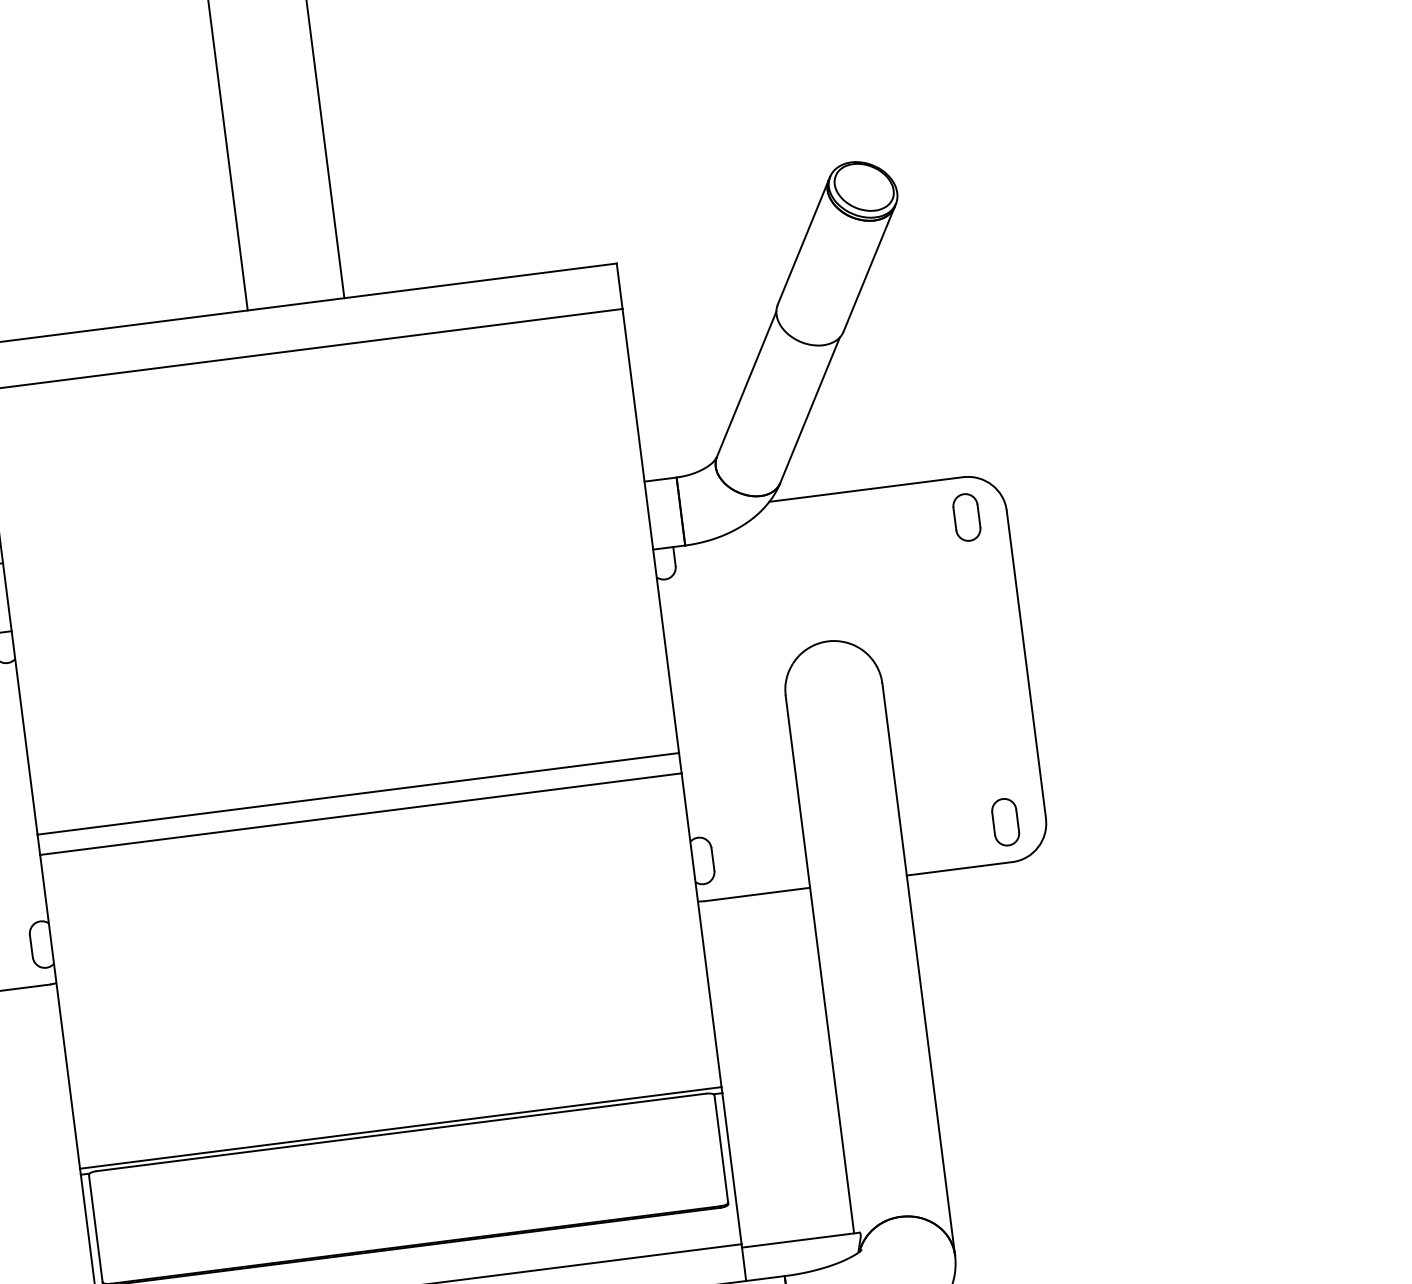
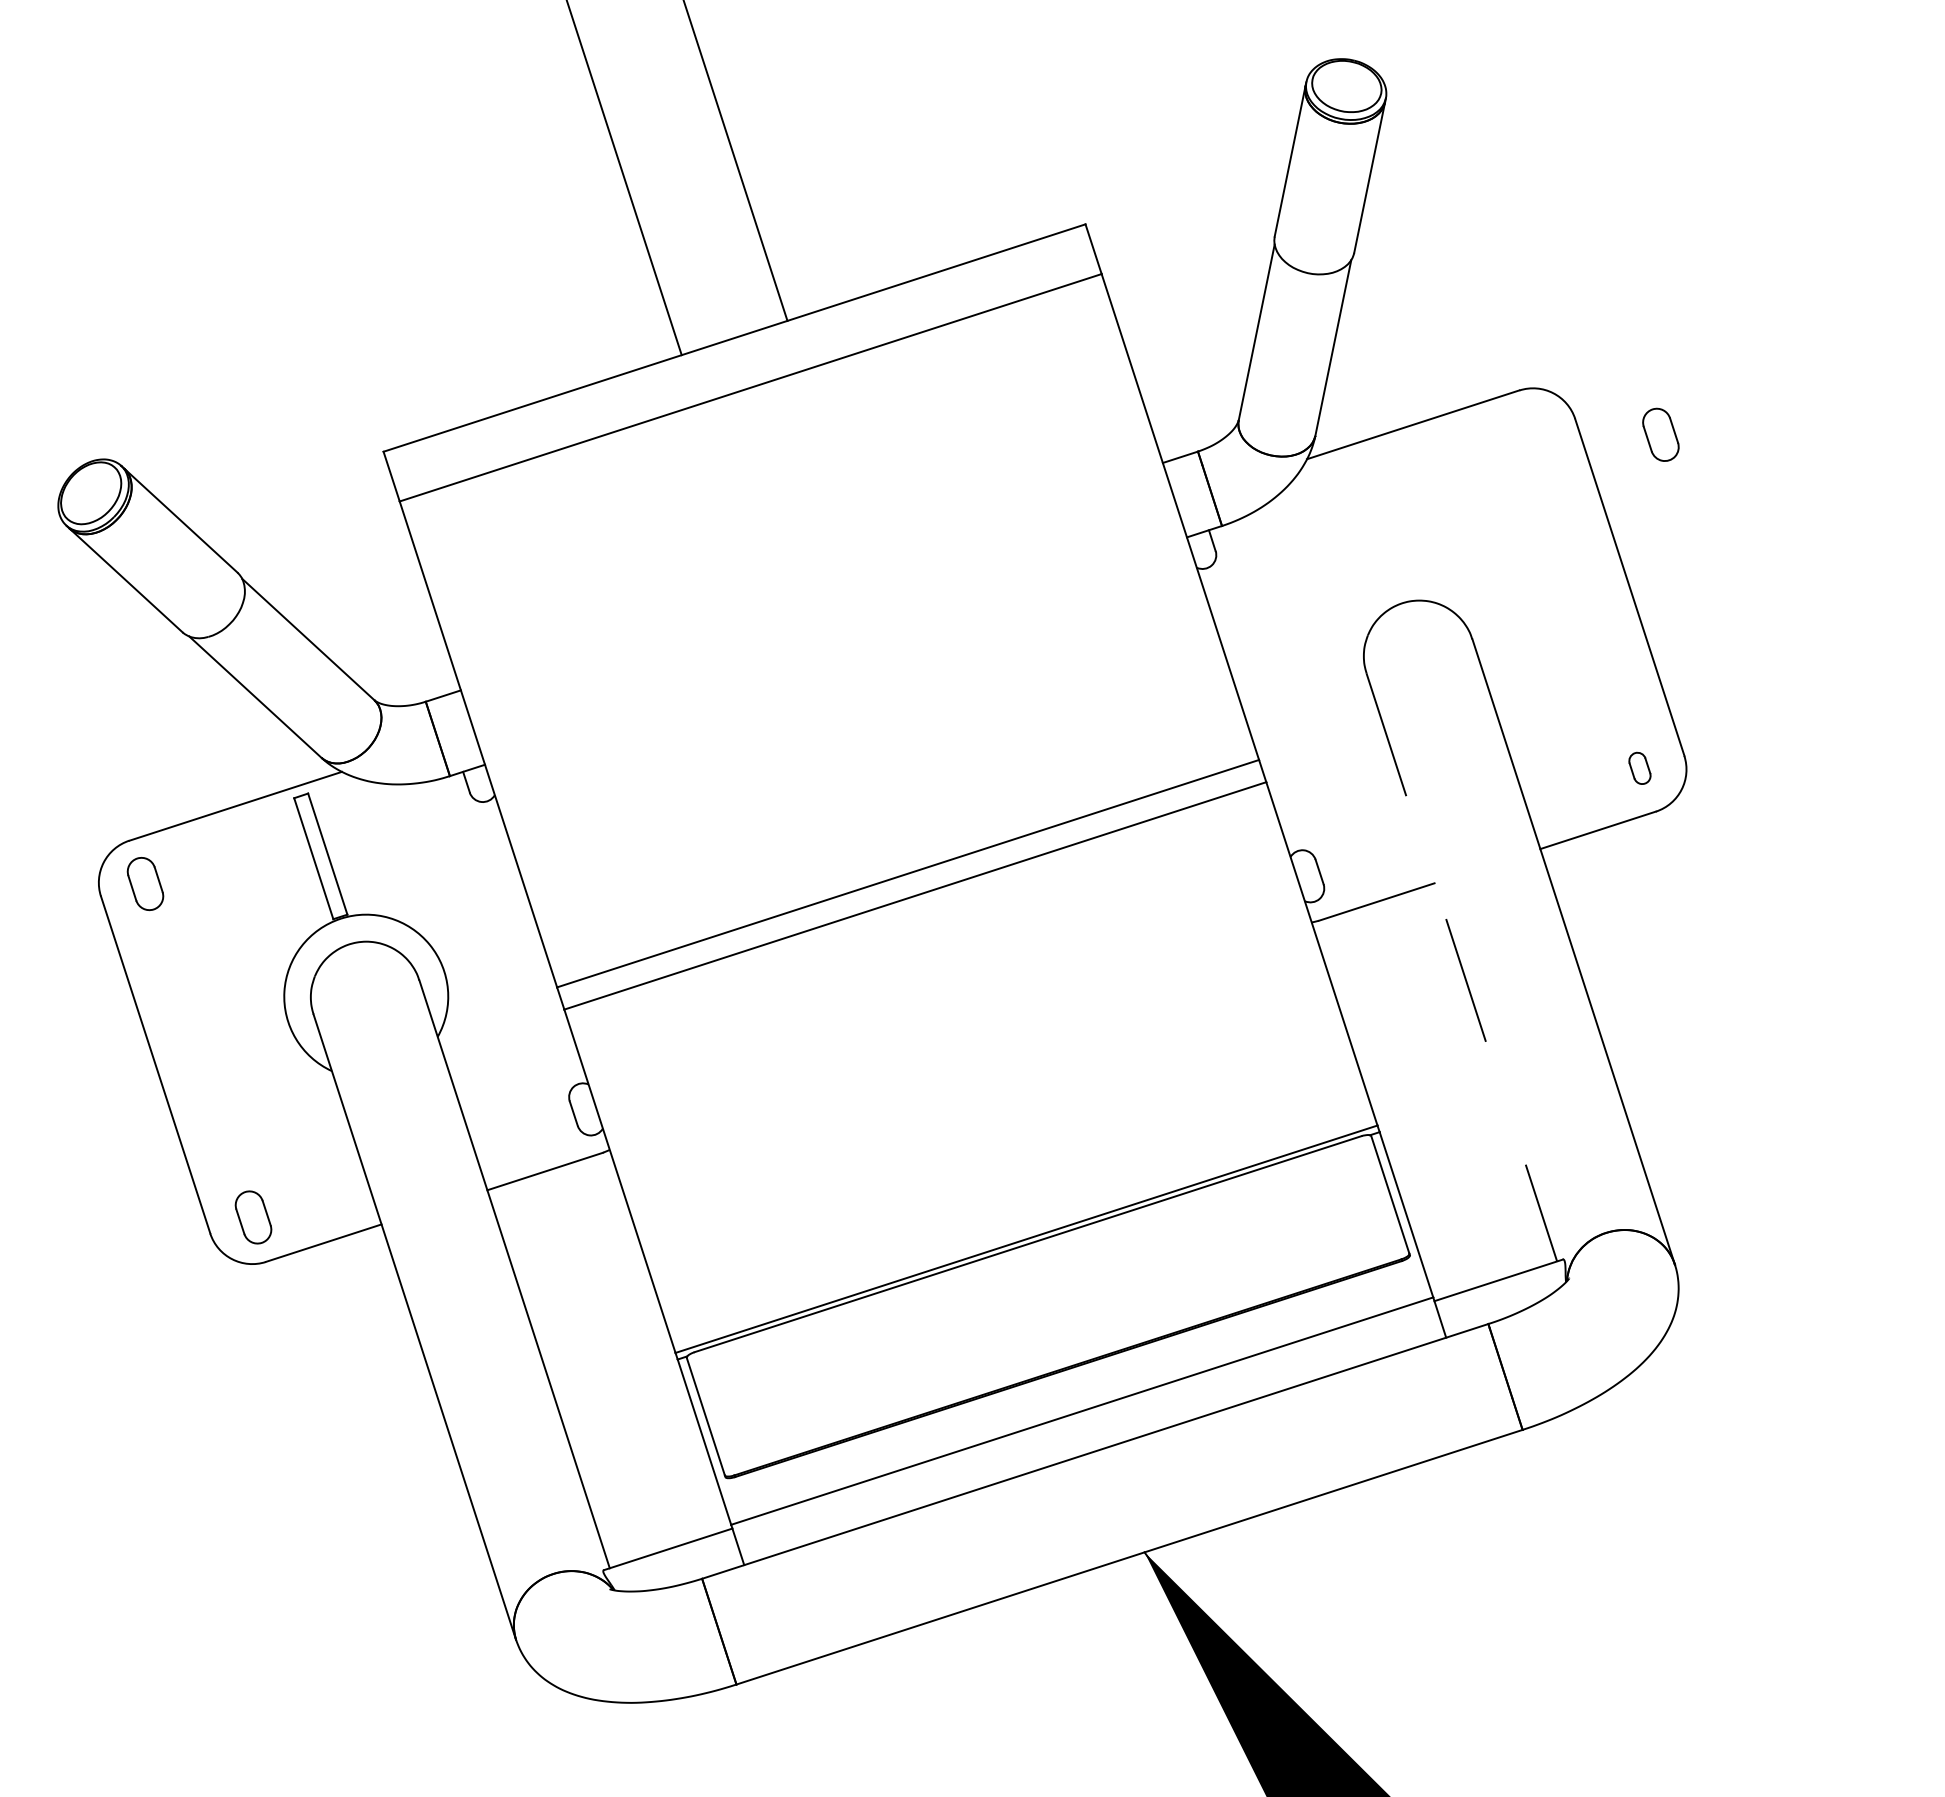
part: (966, 517) -> (1660, 434), moved
part: (1005, 822) -> (1639, 768), size x0.6
line: (819, 964) -> (1461, 967), solid -> dashed

